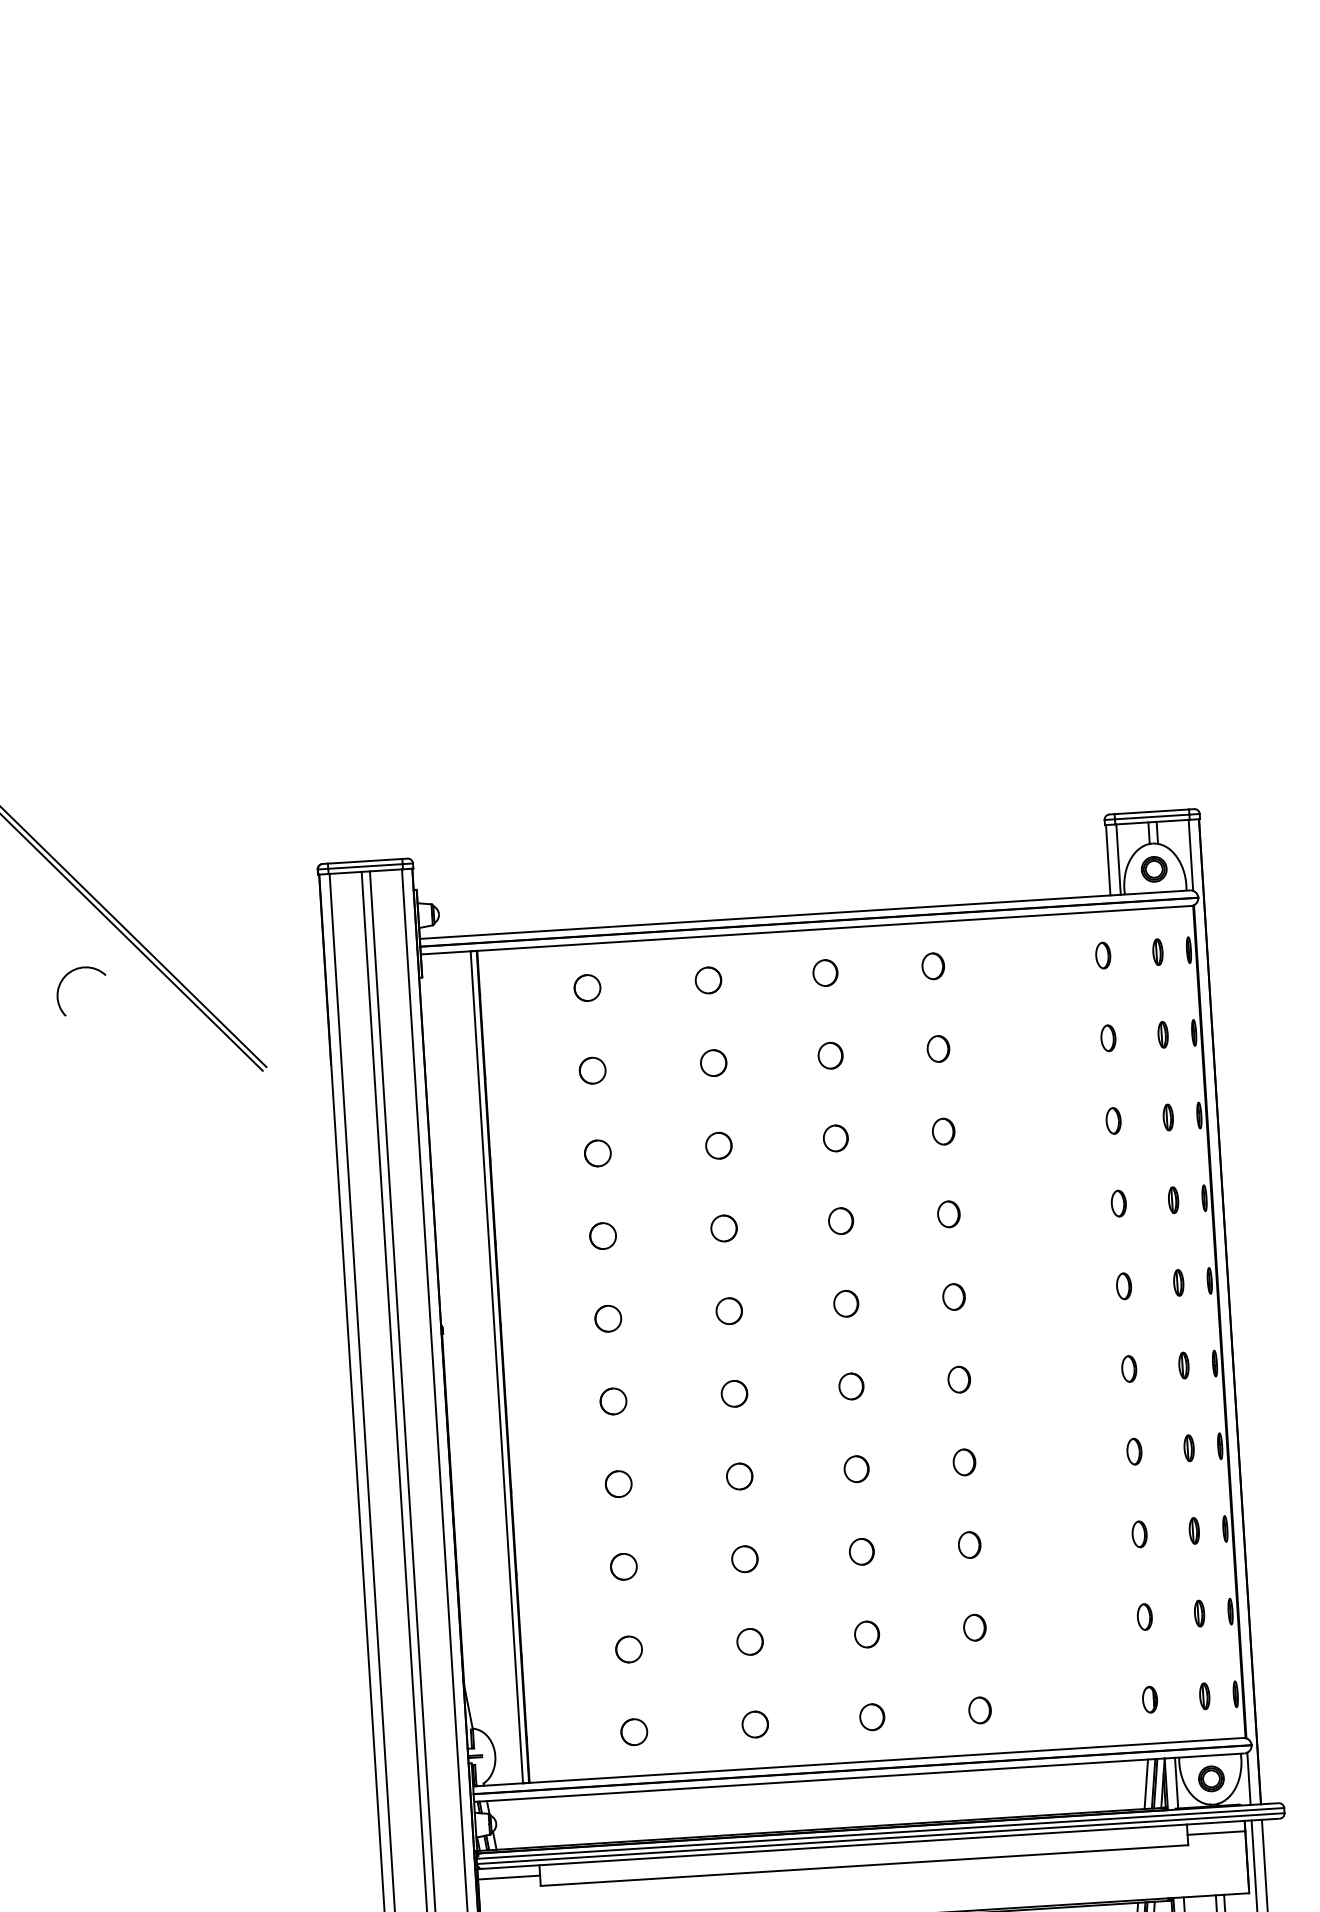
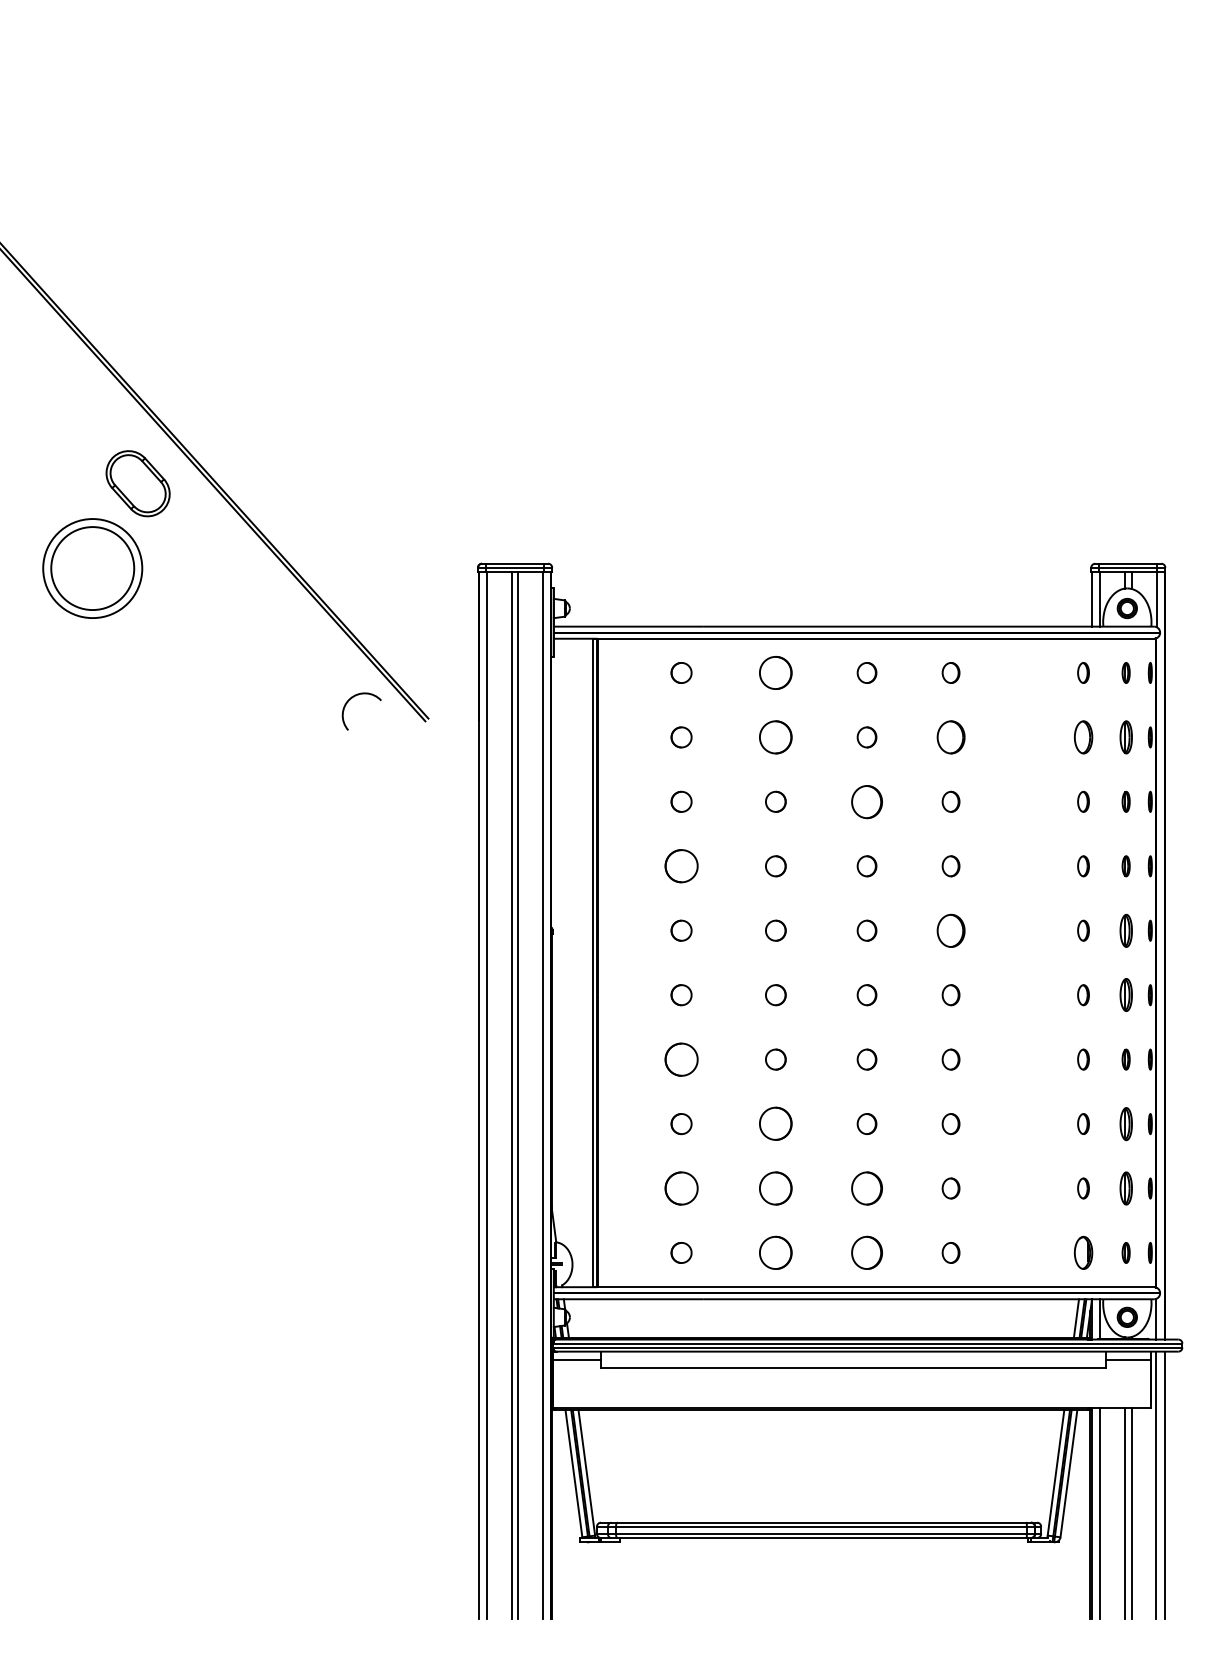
arc: (67, 976) -> (351, 699), moved
part: (707, 979) -> (775, 672), size x1.6
part: (1162, 1034) -> (1125, 737), size x1.6
part: (1108, 1038) -> (1083, 737), size x1.6
part: (937, 1049) -> (950, 737), size x1.6
part: (713, 1063) -> (775, 737), size x1.6
part: (835, 1138) -> (866, 801), size x1.6
part: (603, 1236) -> (681, 866), size x1.6
part: (1177, 1282) -> (1125, 930), size x1.6
part: (953, 1296) -> (950, 930), size x1.6
part: (1183, 1366) -> (1125, 995), size x1.6
part: (618, 1483) -> (681, 1059), size x1.6
part: (1193, 1530) -> (1125, 1123), size x1.6
part: (744, 1559) -> (775, 1124), size x1.6
part: (1198, 1613) -> (1125, 1188), size x1.6
part: (866, 1634) -> (866, 1188), size x1.6
part: (749, 1641) -> (775, 1188), size x1.6
part: (629, 1649) -> (681, 1188), size x1.6
part: (1149, 1699) -> (1083, 1252), size x1.6
part: (871, 1716) -> (866, 1252), size x1.6
part: (754, 1724) -> (775, 1252), size x1.6

